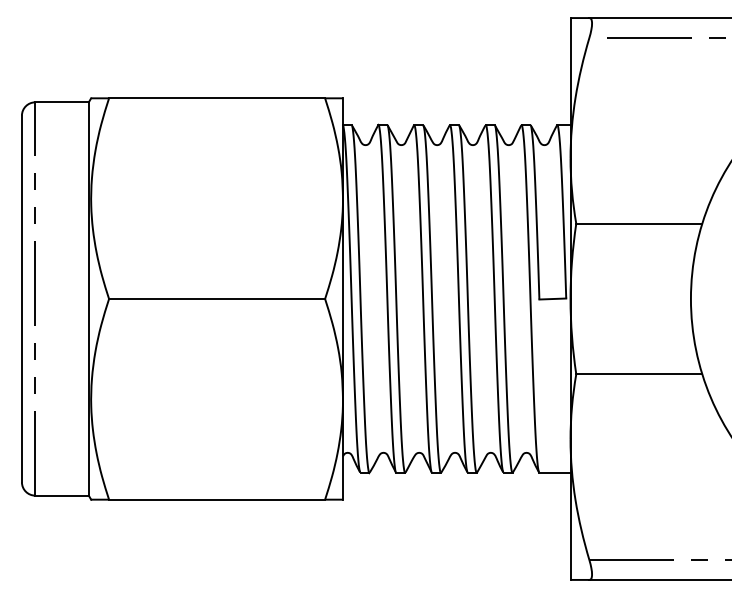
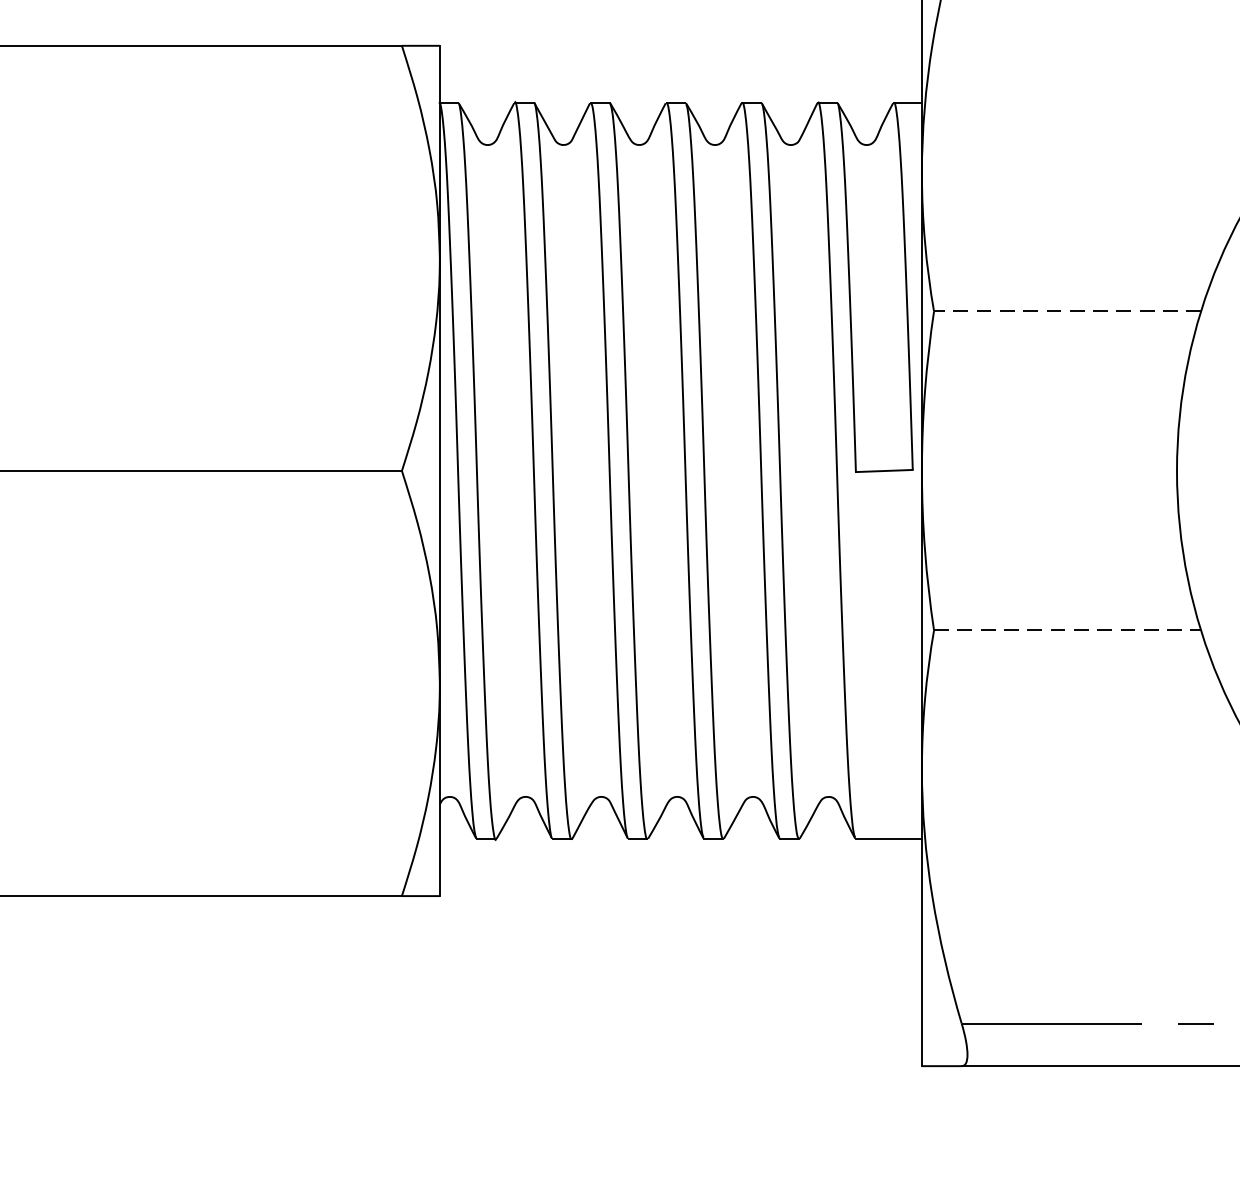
line: (638, 223) -> (1065, 311), solid -> dashed
line: (639, 374) -> (1067, 630), solid -> dashed

